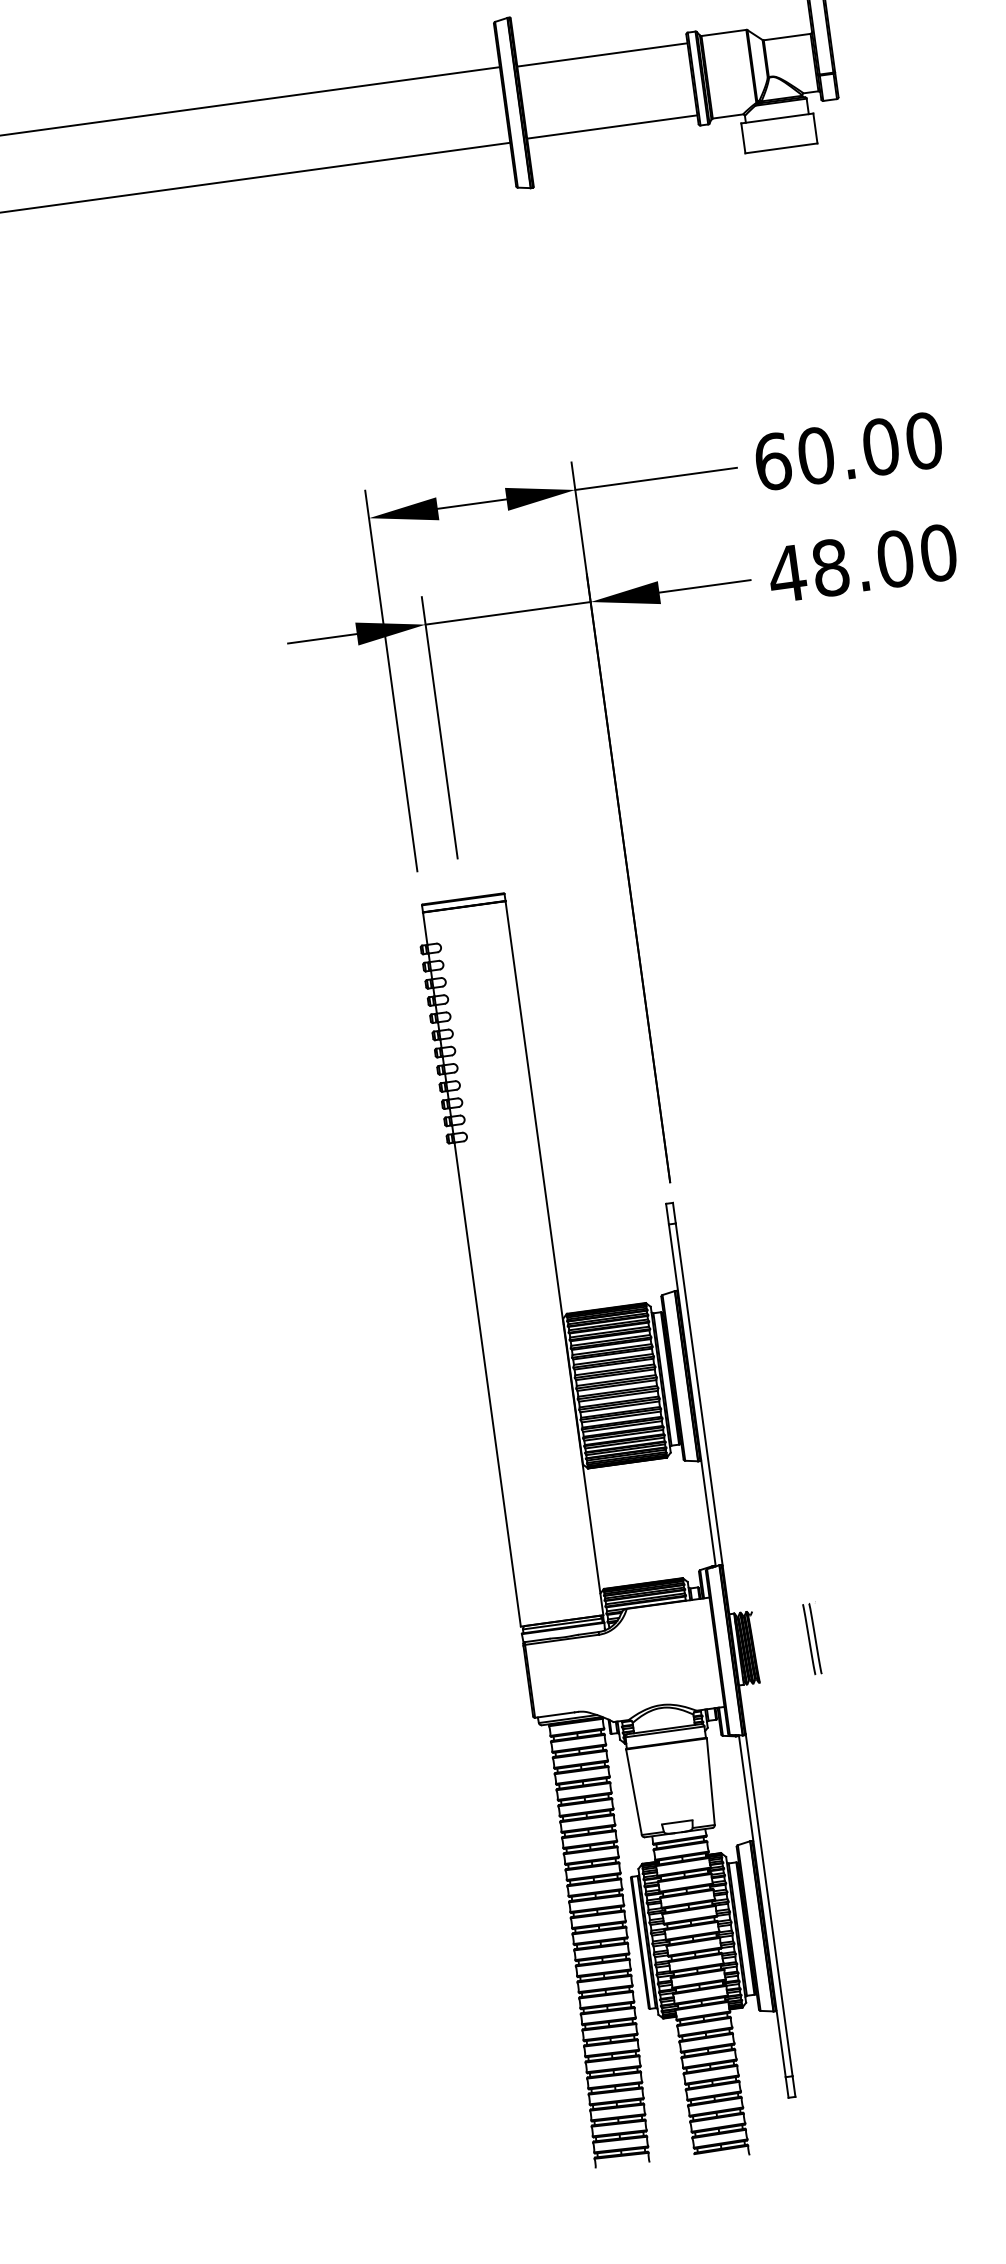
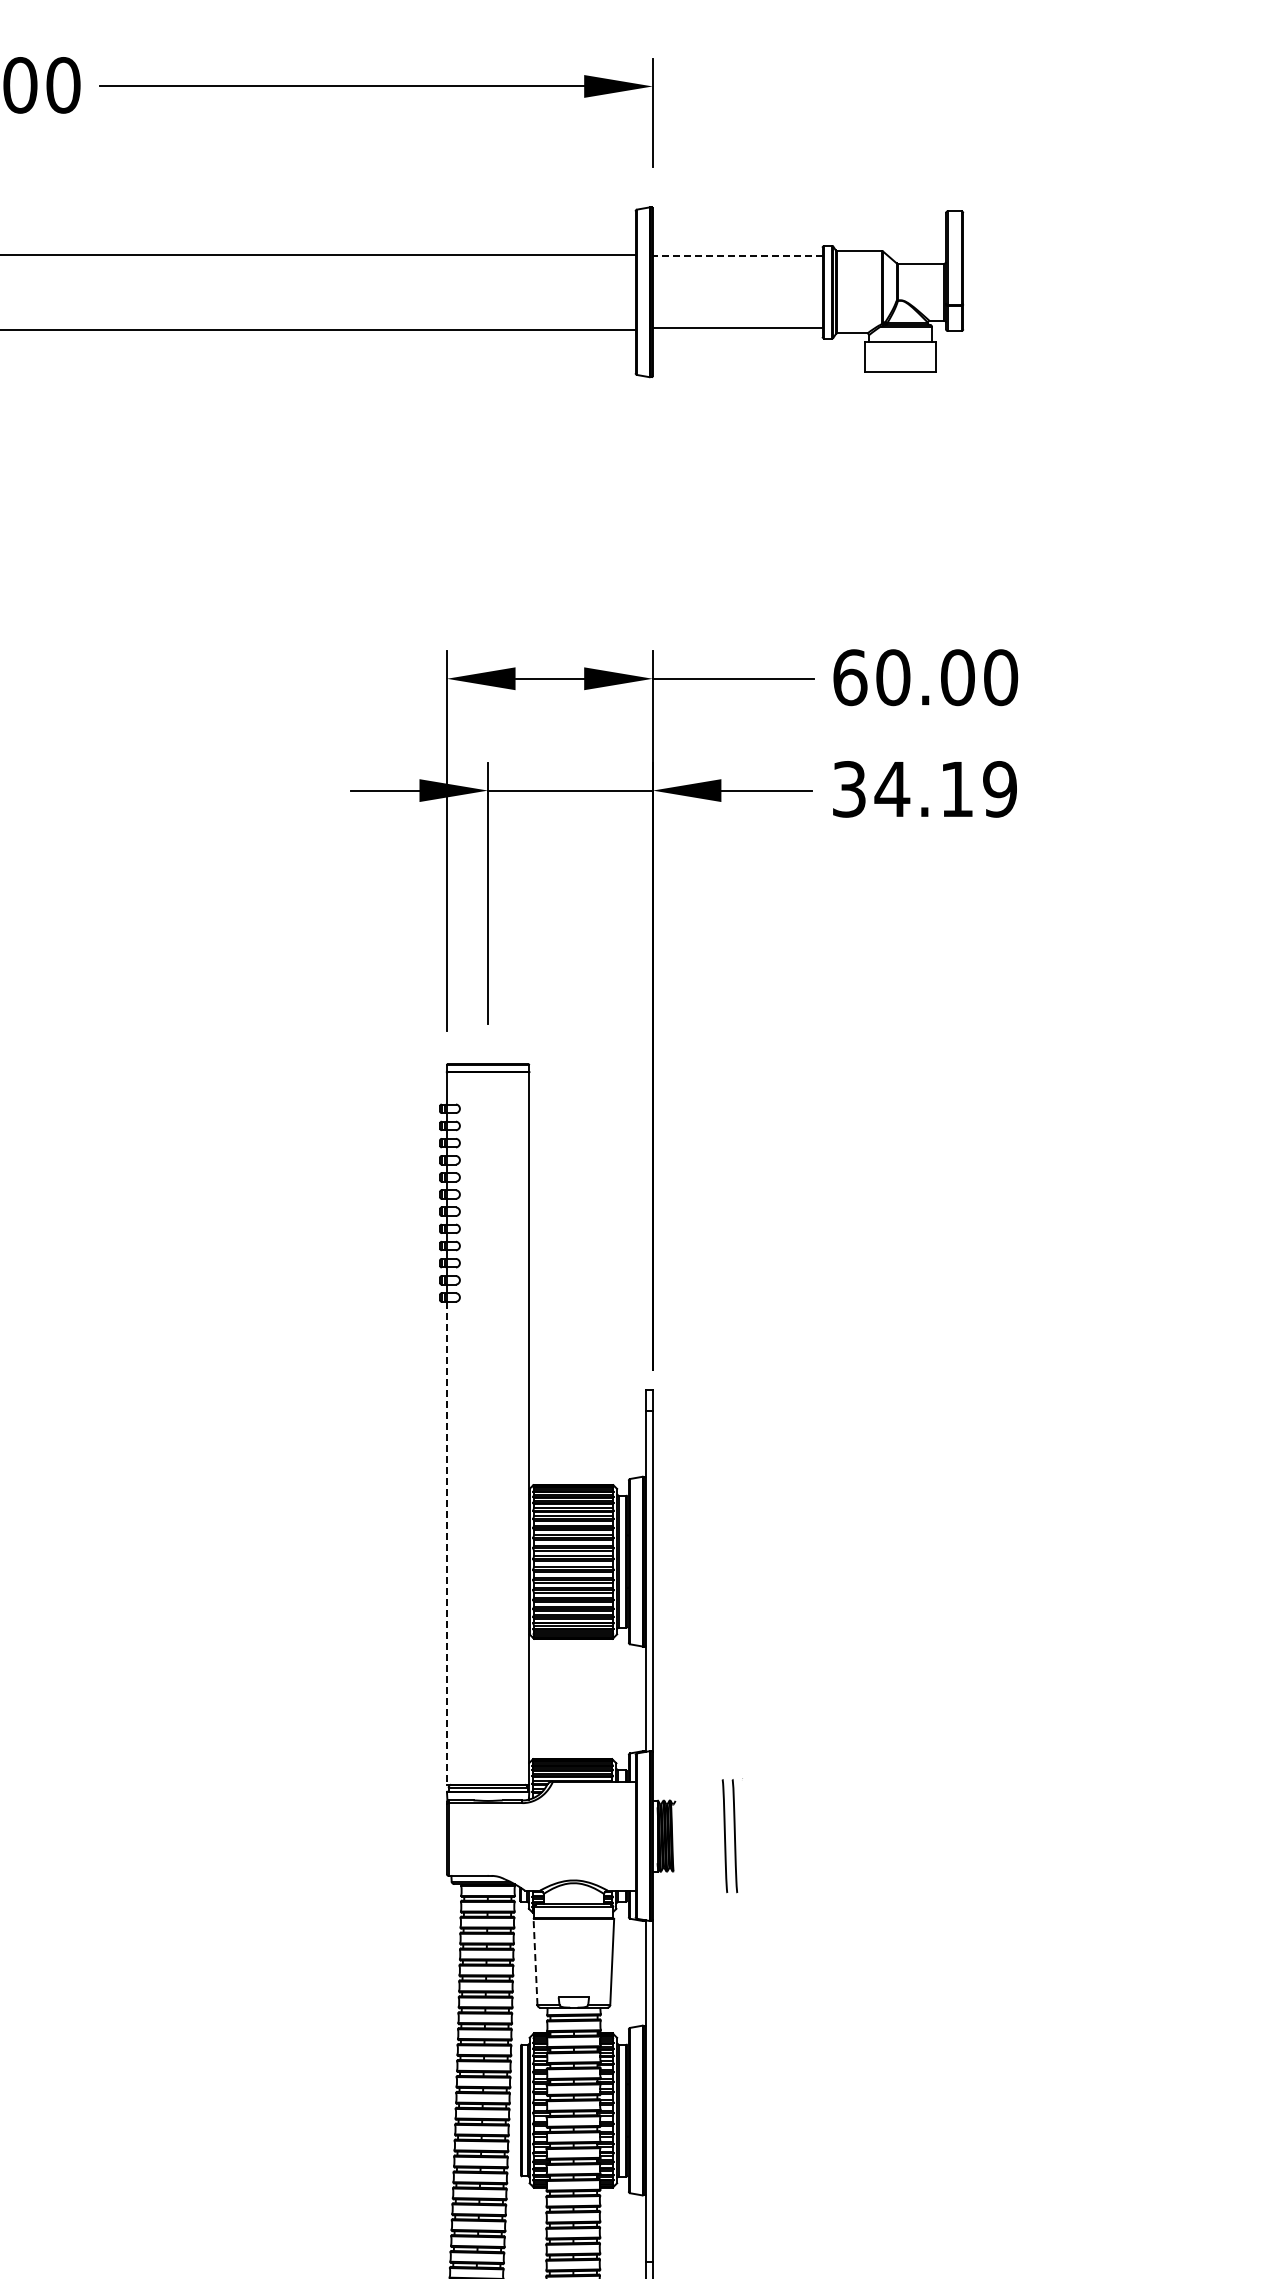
line: (602, 55) -> (737, 256), solid -> dashed
text: (862, 563) -> (924, 789), 48.00 -> 34.19
line: (487, 1384) -> (446, 1543), solid -> dashed
part: (813, 1638) -> (731, 1835), size x1.6
line: (634, 1792) -> (535, 1962), solid -> dashed

